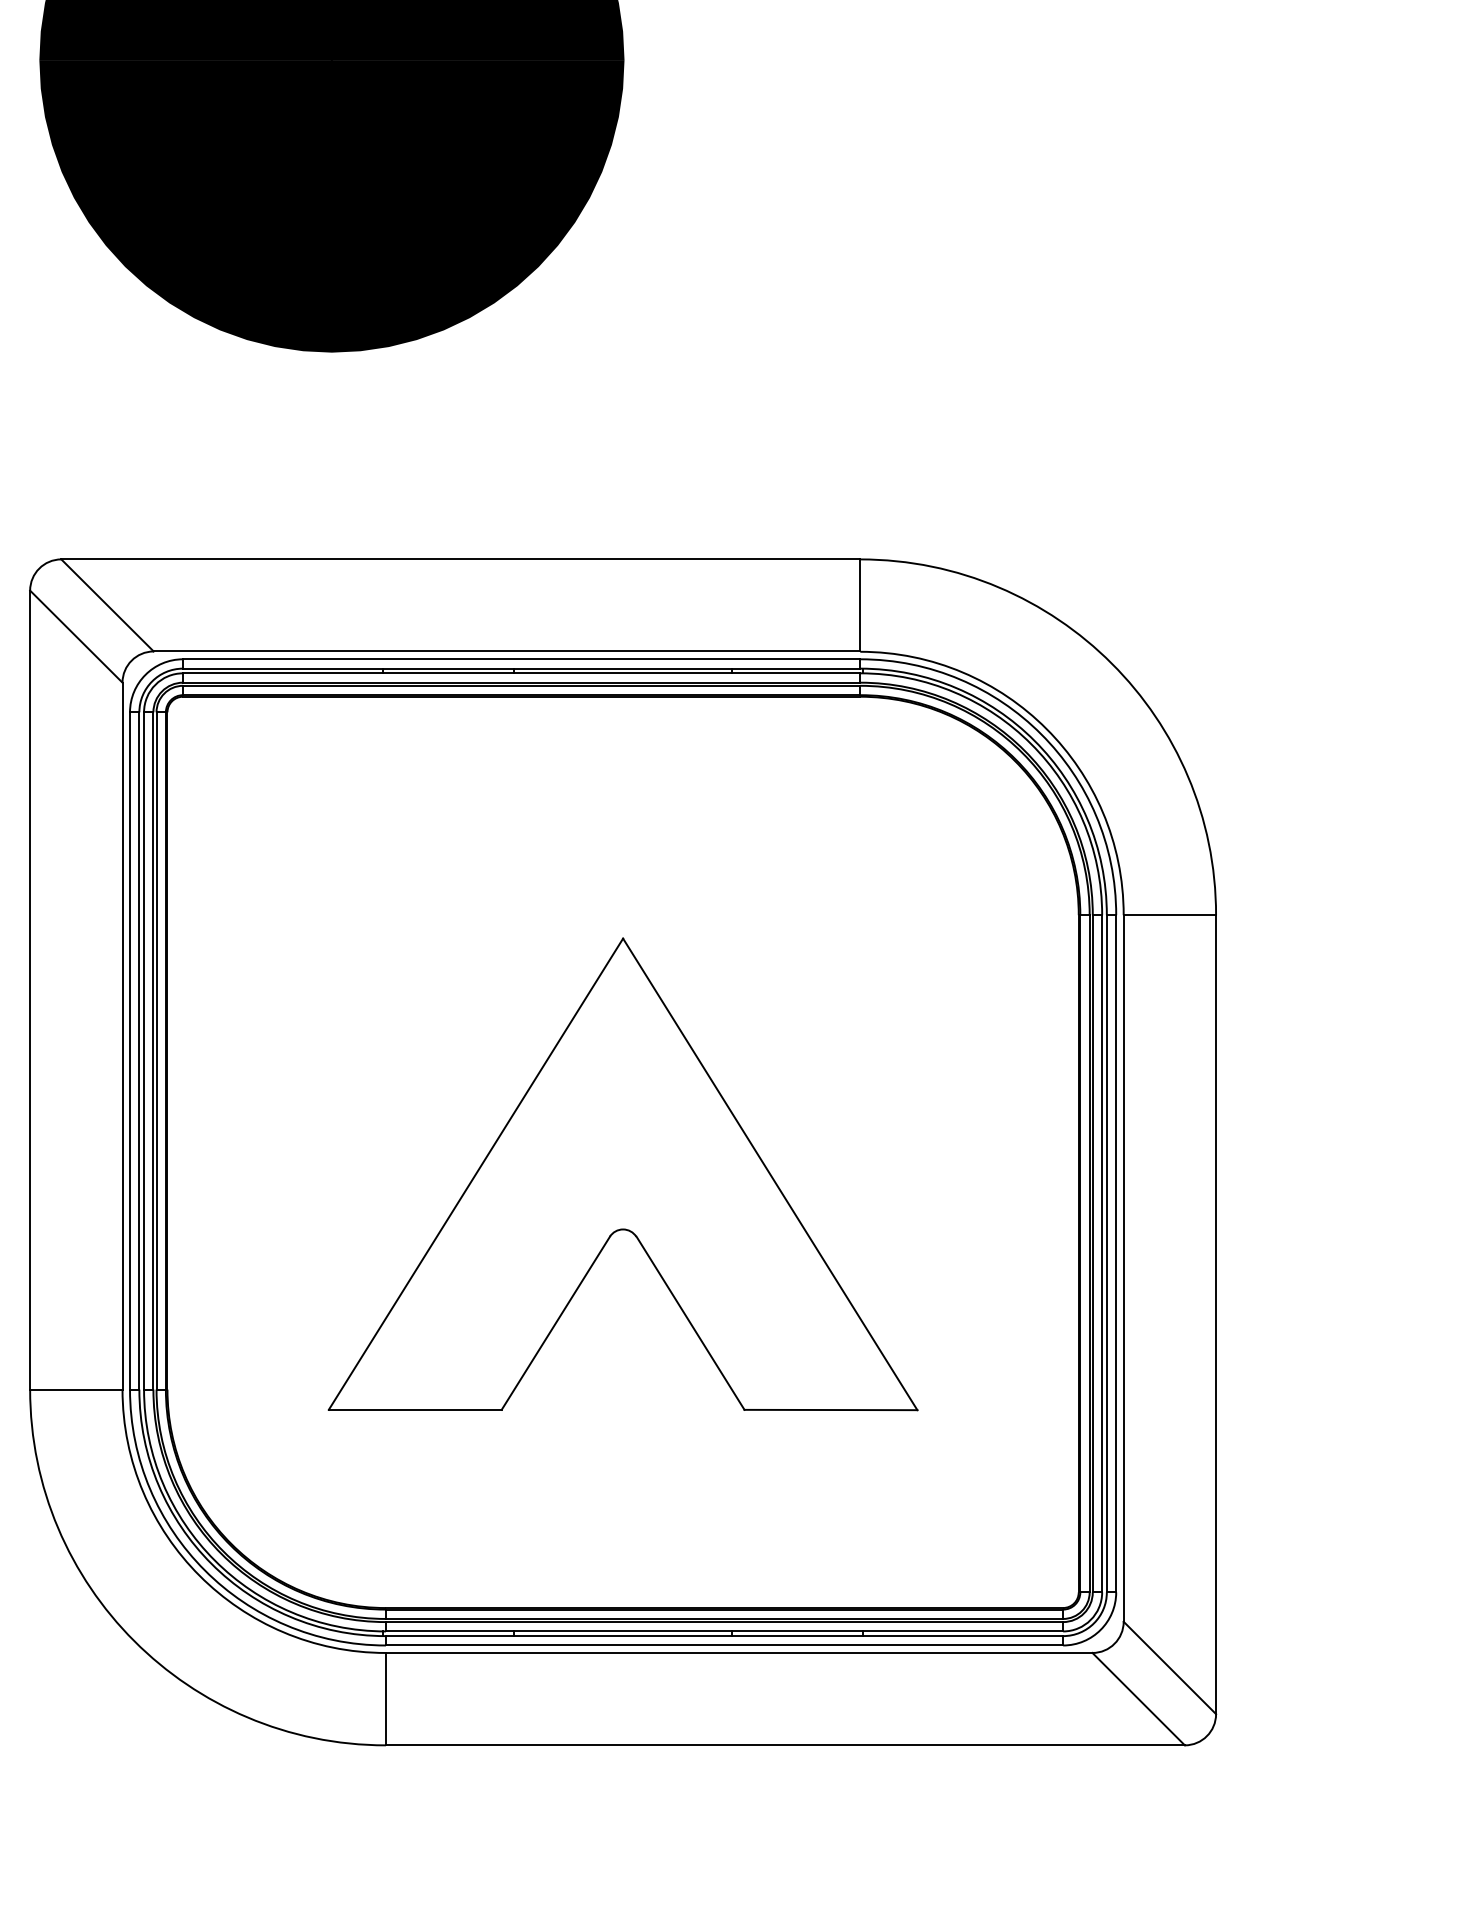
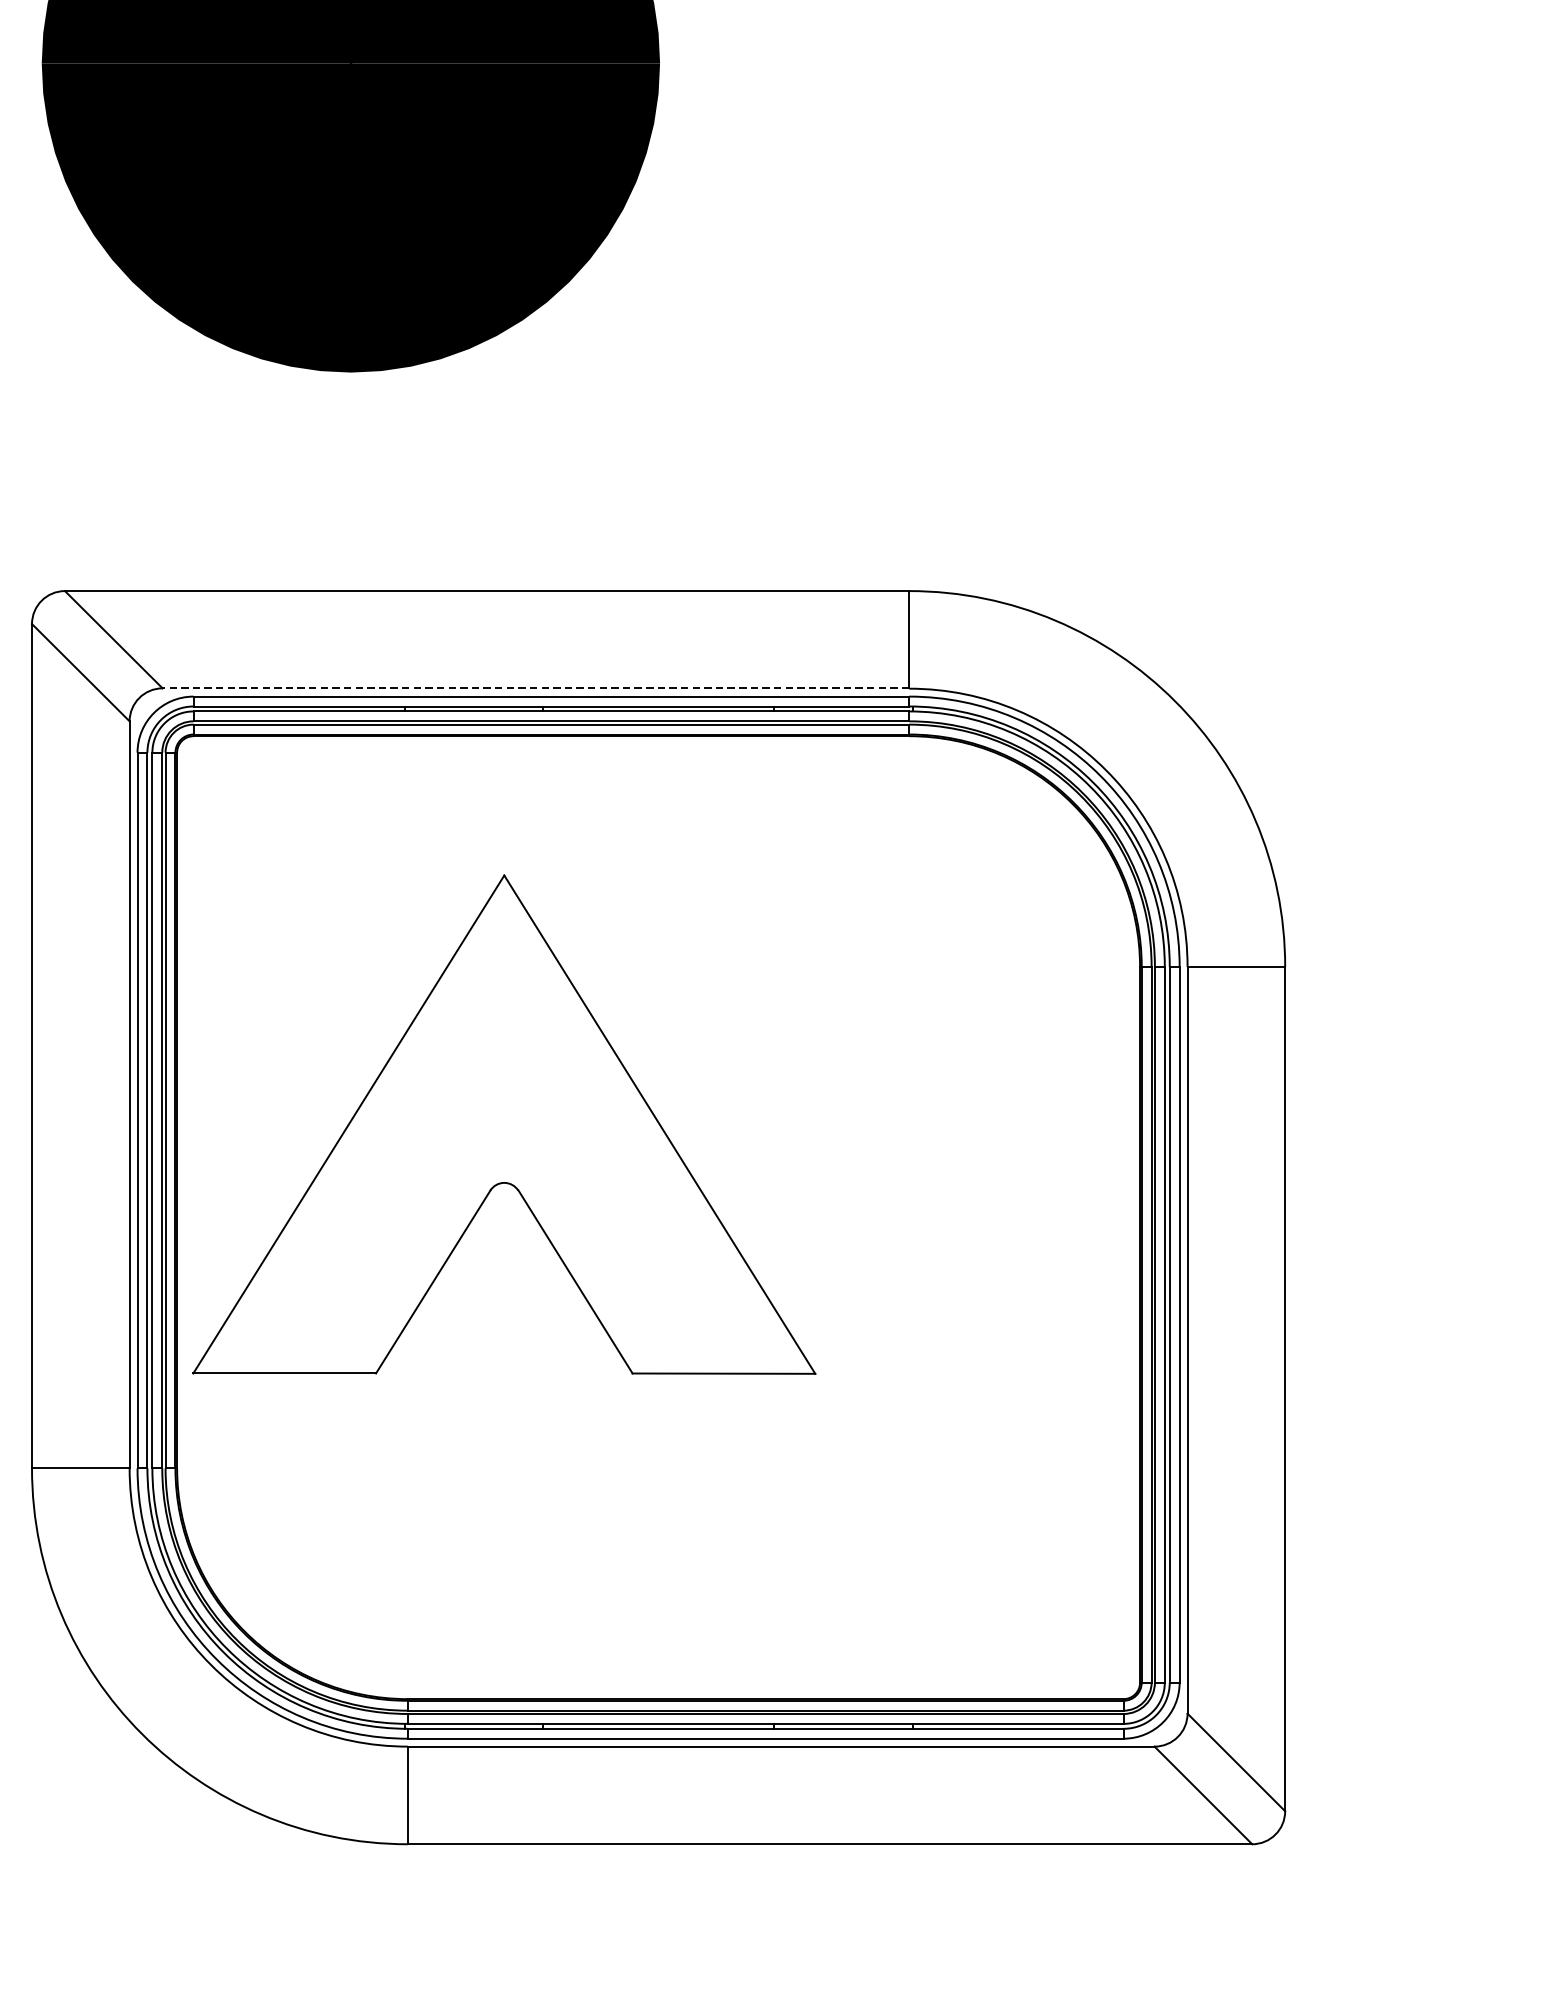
line: (506, 651) -> (535, 688), solid -> dashed
part: (622, 1174) -> (503, 1124), moved

